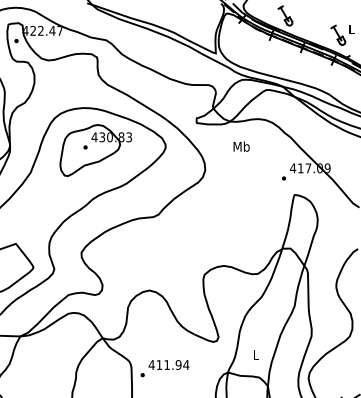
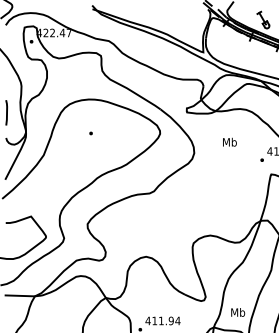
text: (241, 146) -> (229, 142), moved
part: (95, 150) -> (99, 136), removed
text: (256, 355) -> (238, 312), L -> Mb

